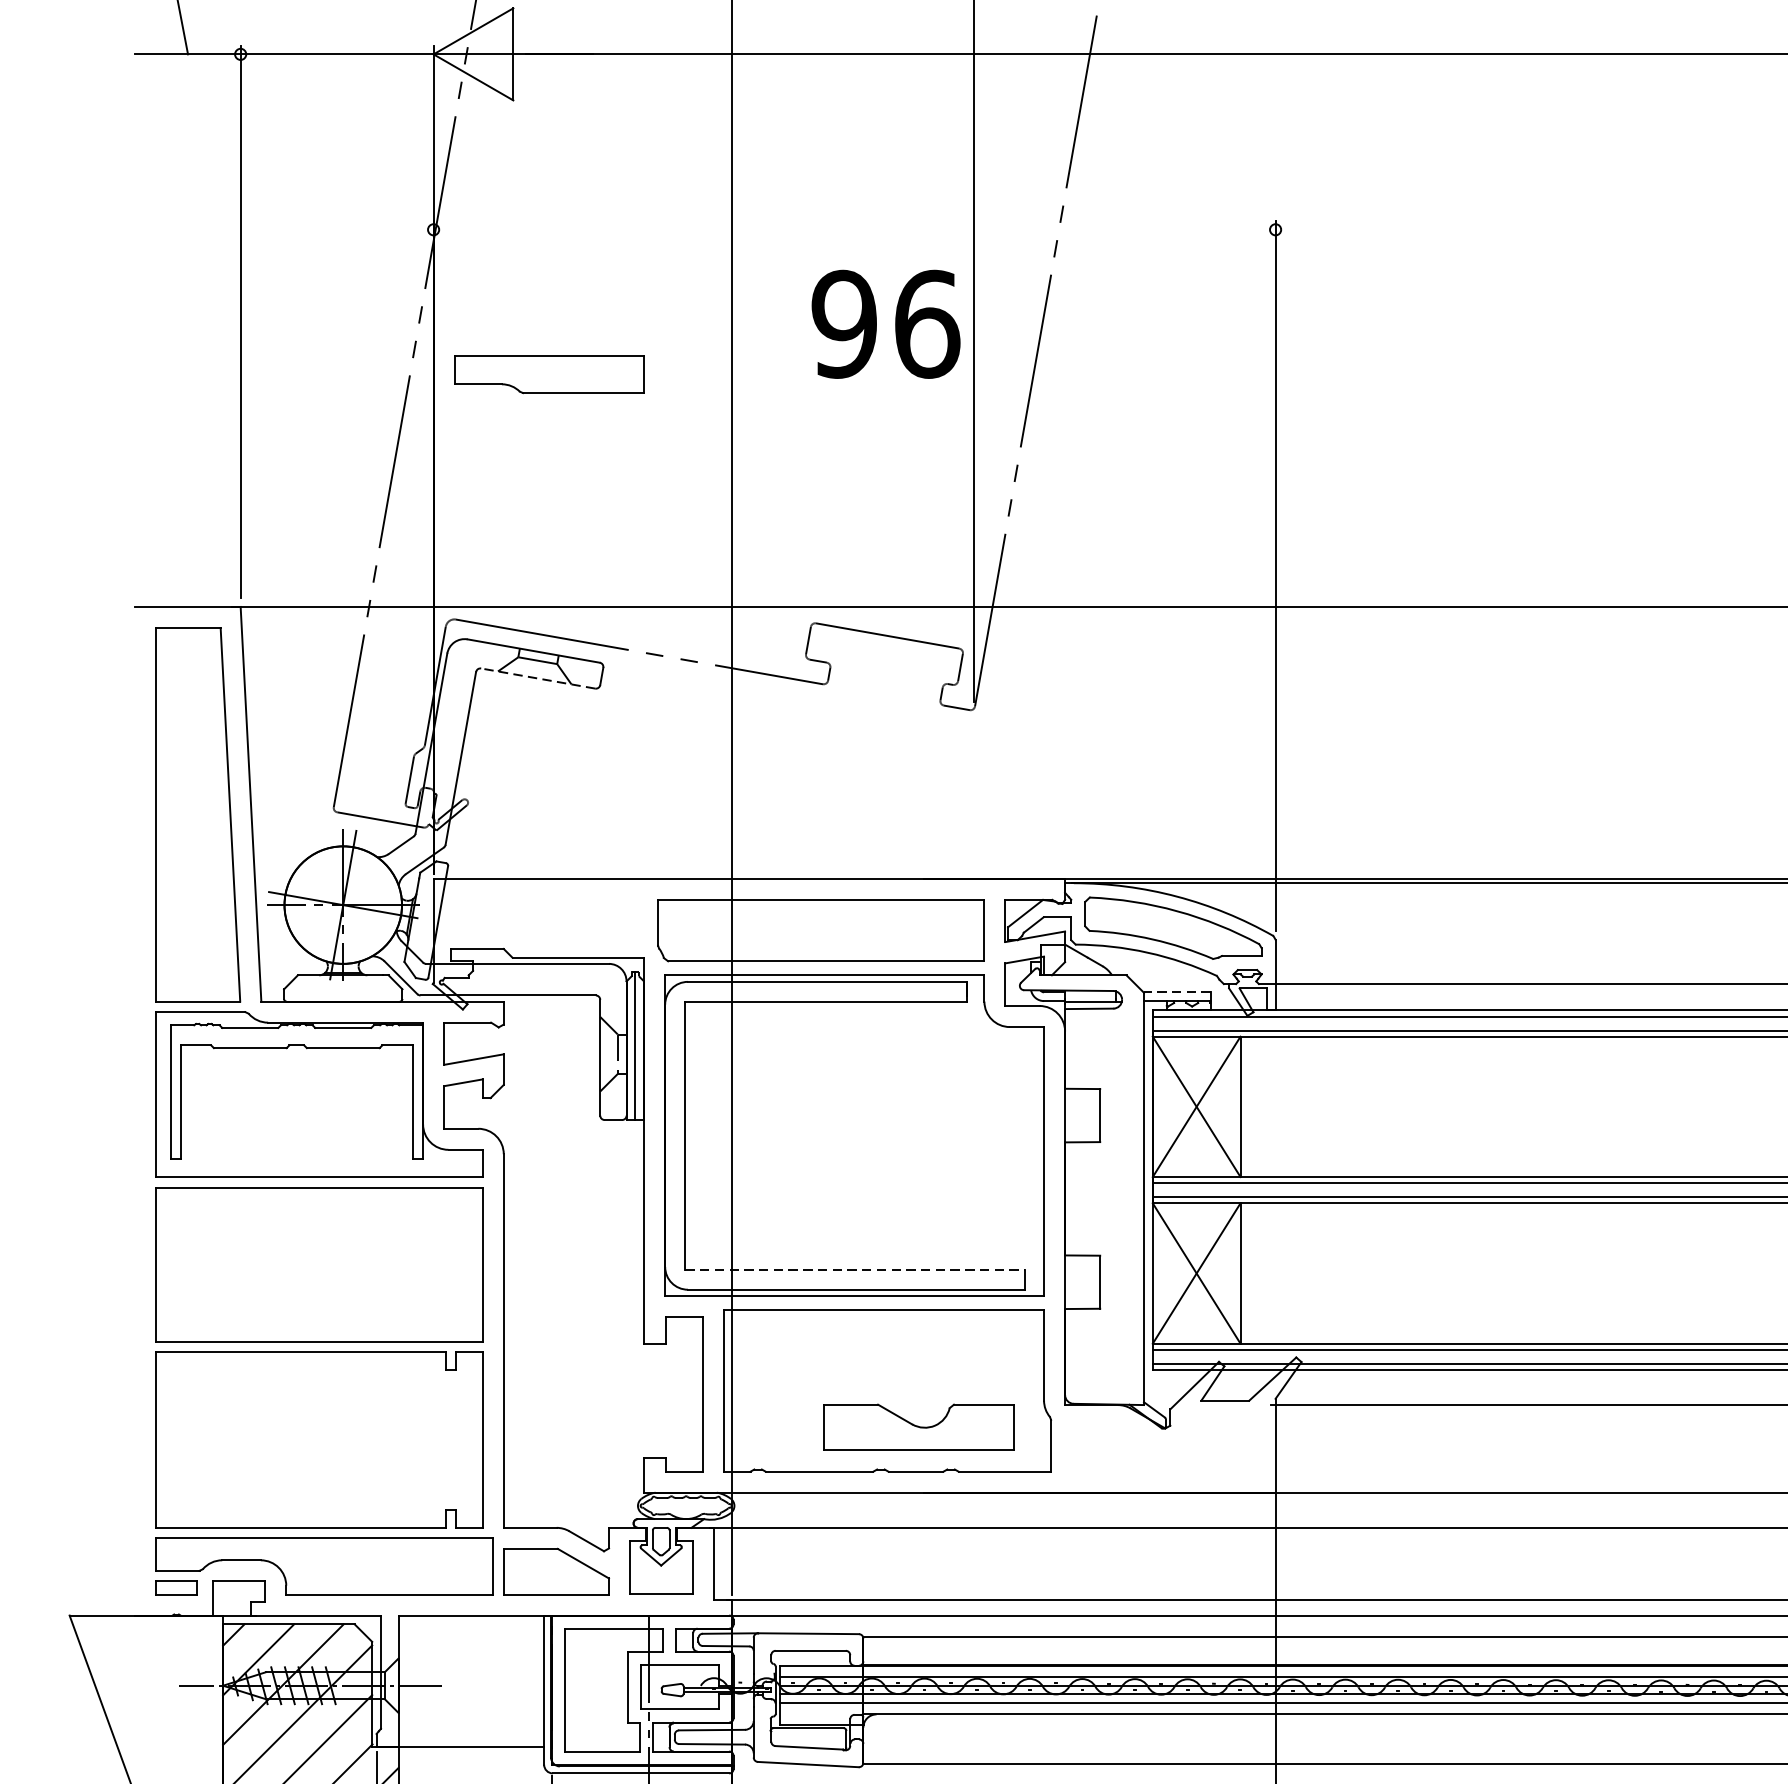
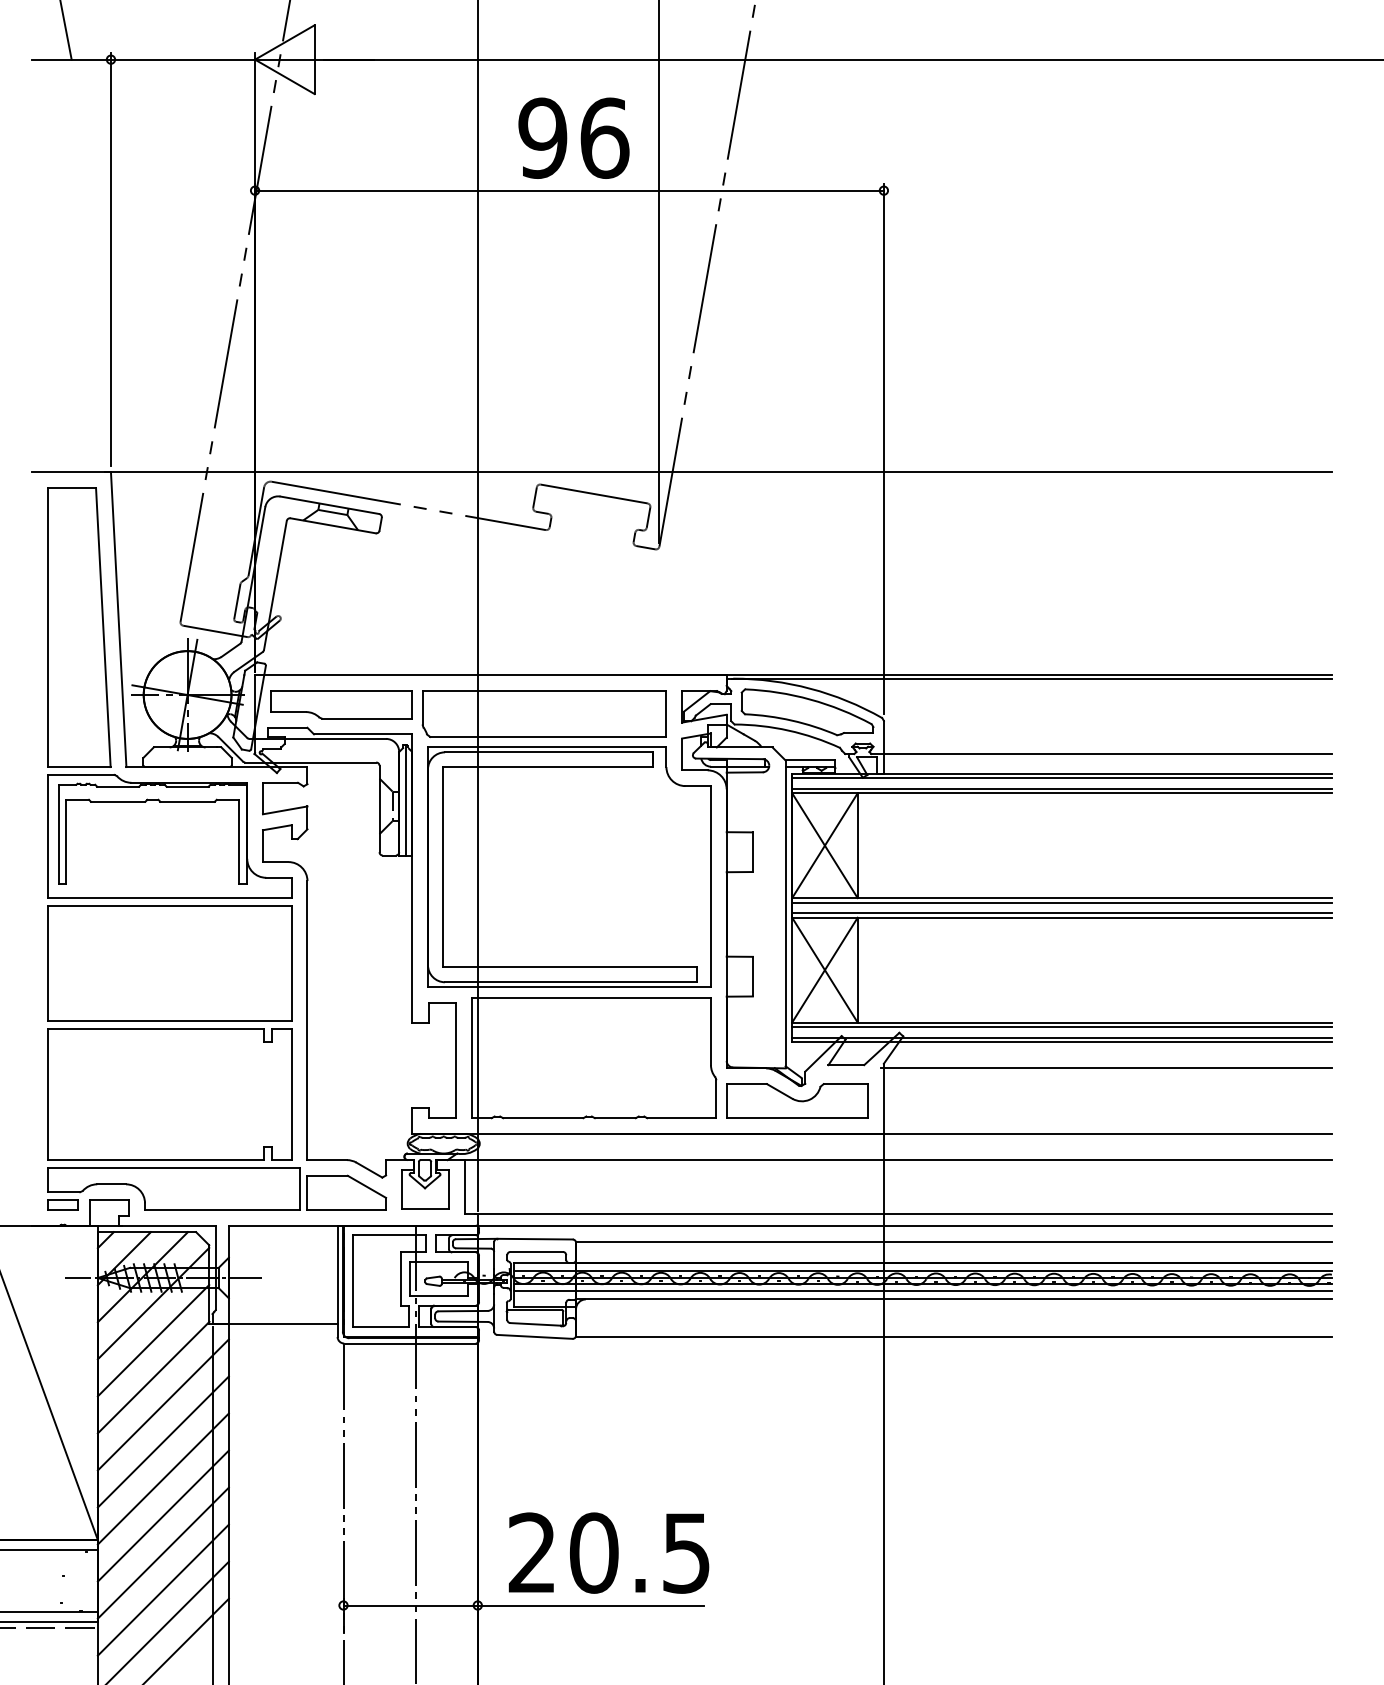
line: (854, 229) -> (569, 190), added
text: (885, 323) -> (573, 137), moved
part: (549, 374) -> (341, 704), moved
line: (537, 678) -> (332, 525), dashed -> solid
line: (1177, 992) -> (810, 760), dashed -> solid
line: (854, 1269) -> (569, 967), dashed -> solid
part: (918, 1426) -> (797, 1100), moved

